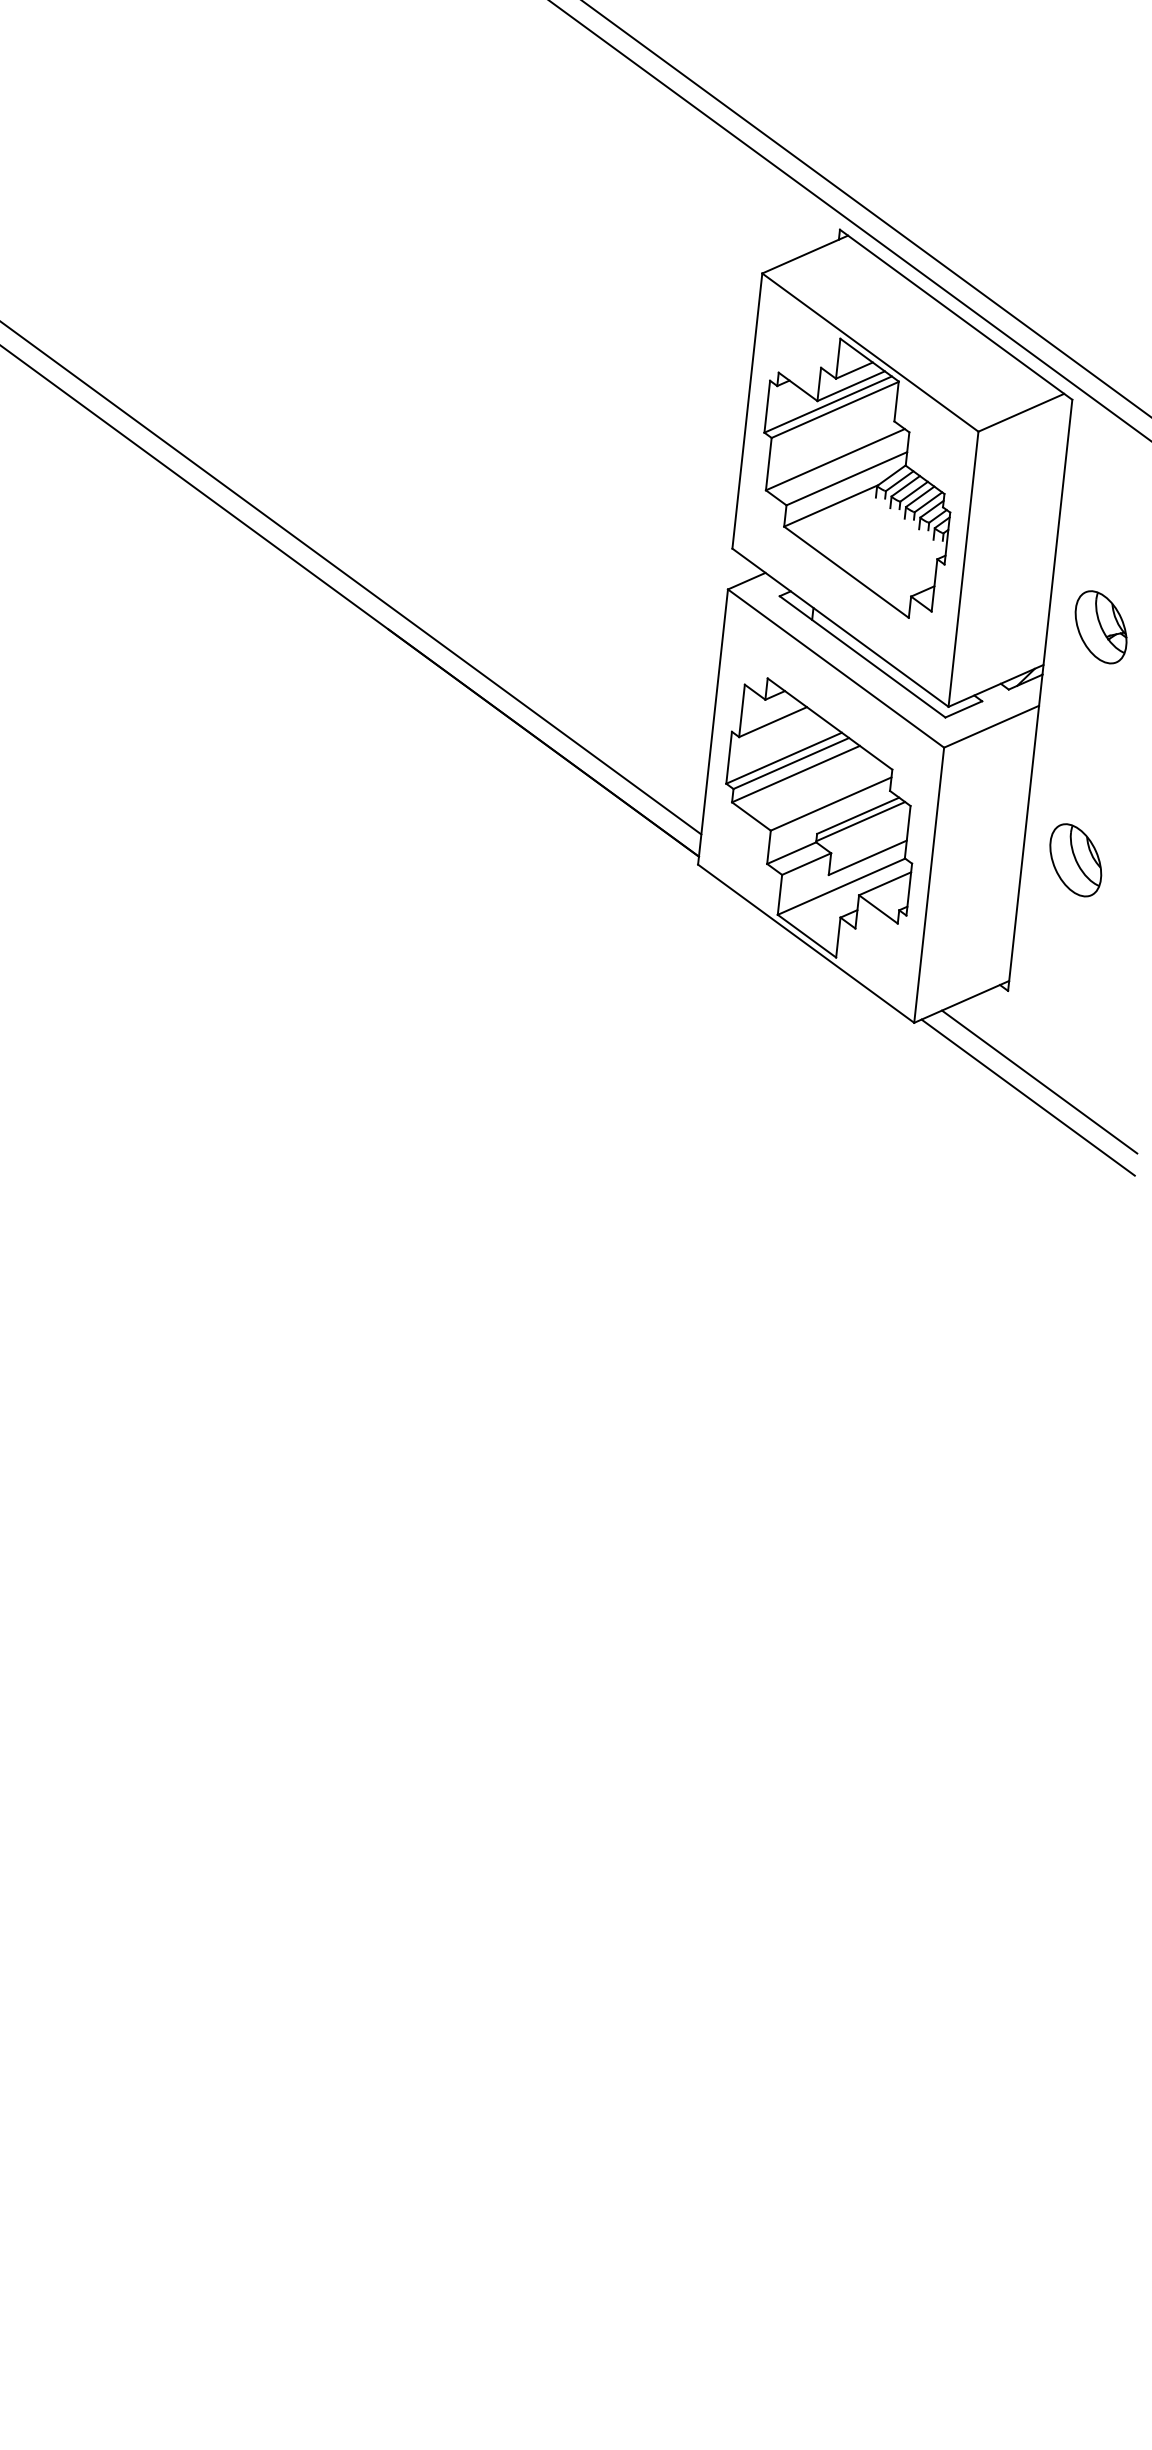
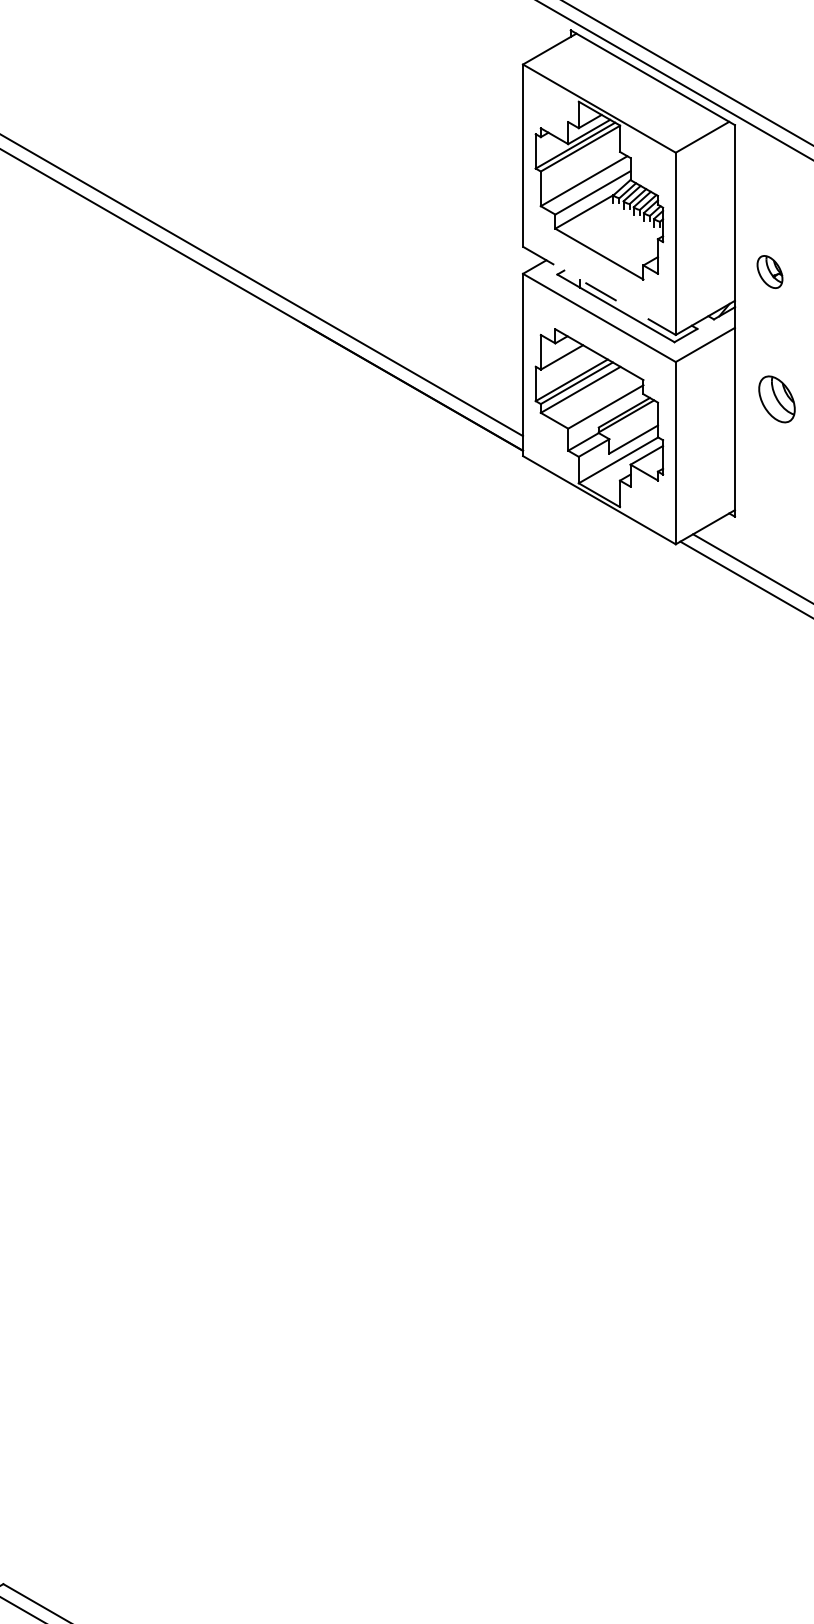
part: (1100, 626) -> (769, 271), size x0.7
line: (840, 628) -> (599, 291), solid -> dashed
part: (1075, 860) -> (776, 399), moved

